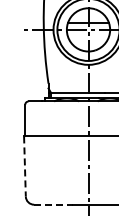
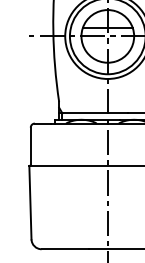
line: (24, 167) -> (29, 203), dashed -> solid
line: (53, 204) -> (65, 248), dashed -> solid

